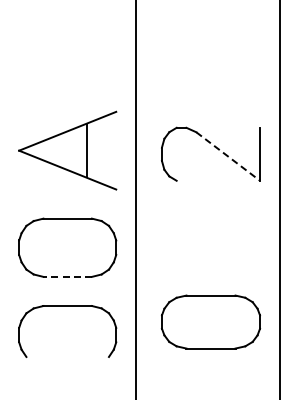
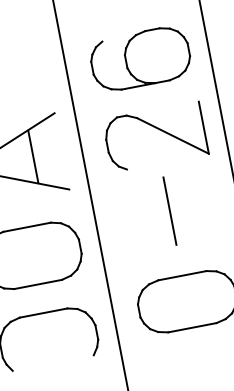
part: (211, 74) -> (141, 58), added
line: (228, 156) -> (173, 135), dashed -> solid
line: (211, 229) -> (170, 210), added
line: (67, 276) -> (37, 284), dashed -> solid

